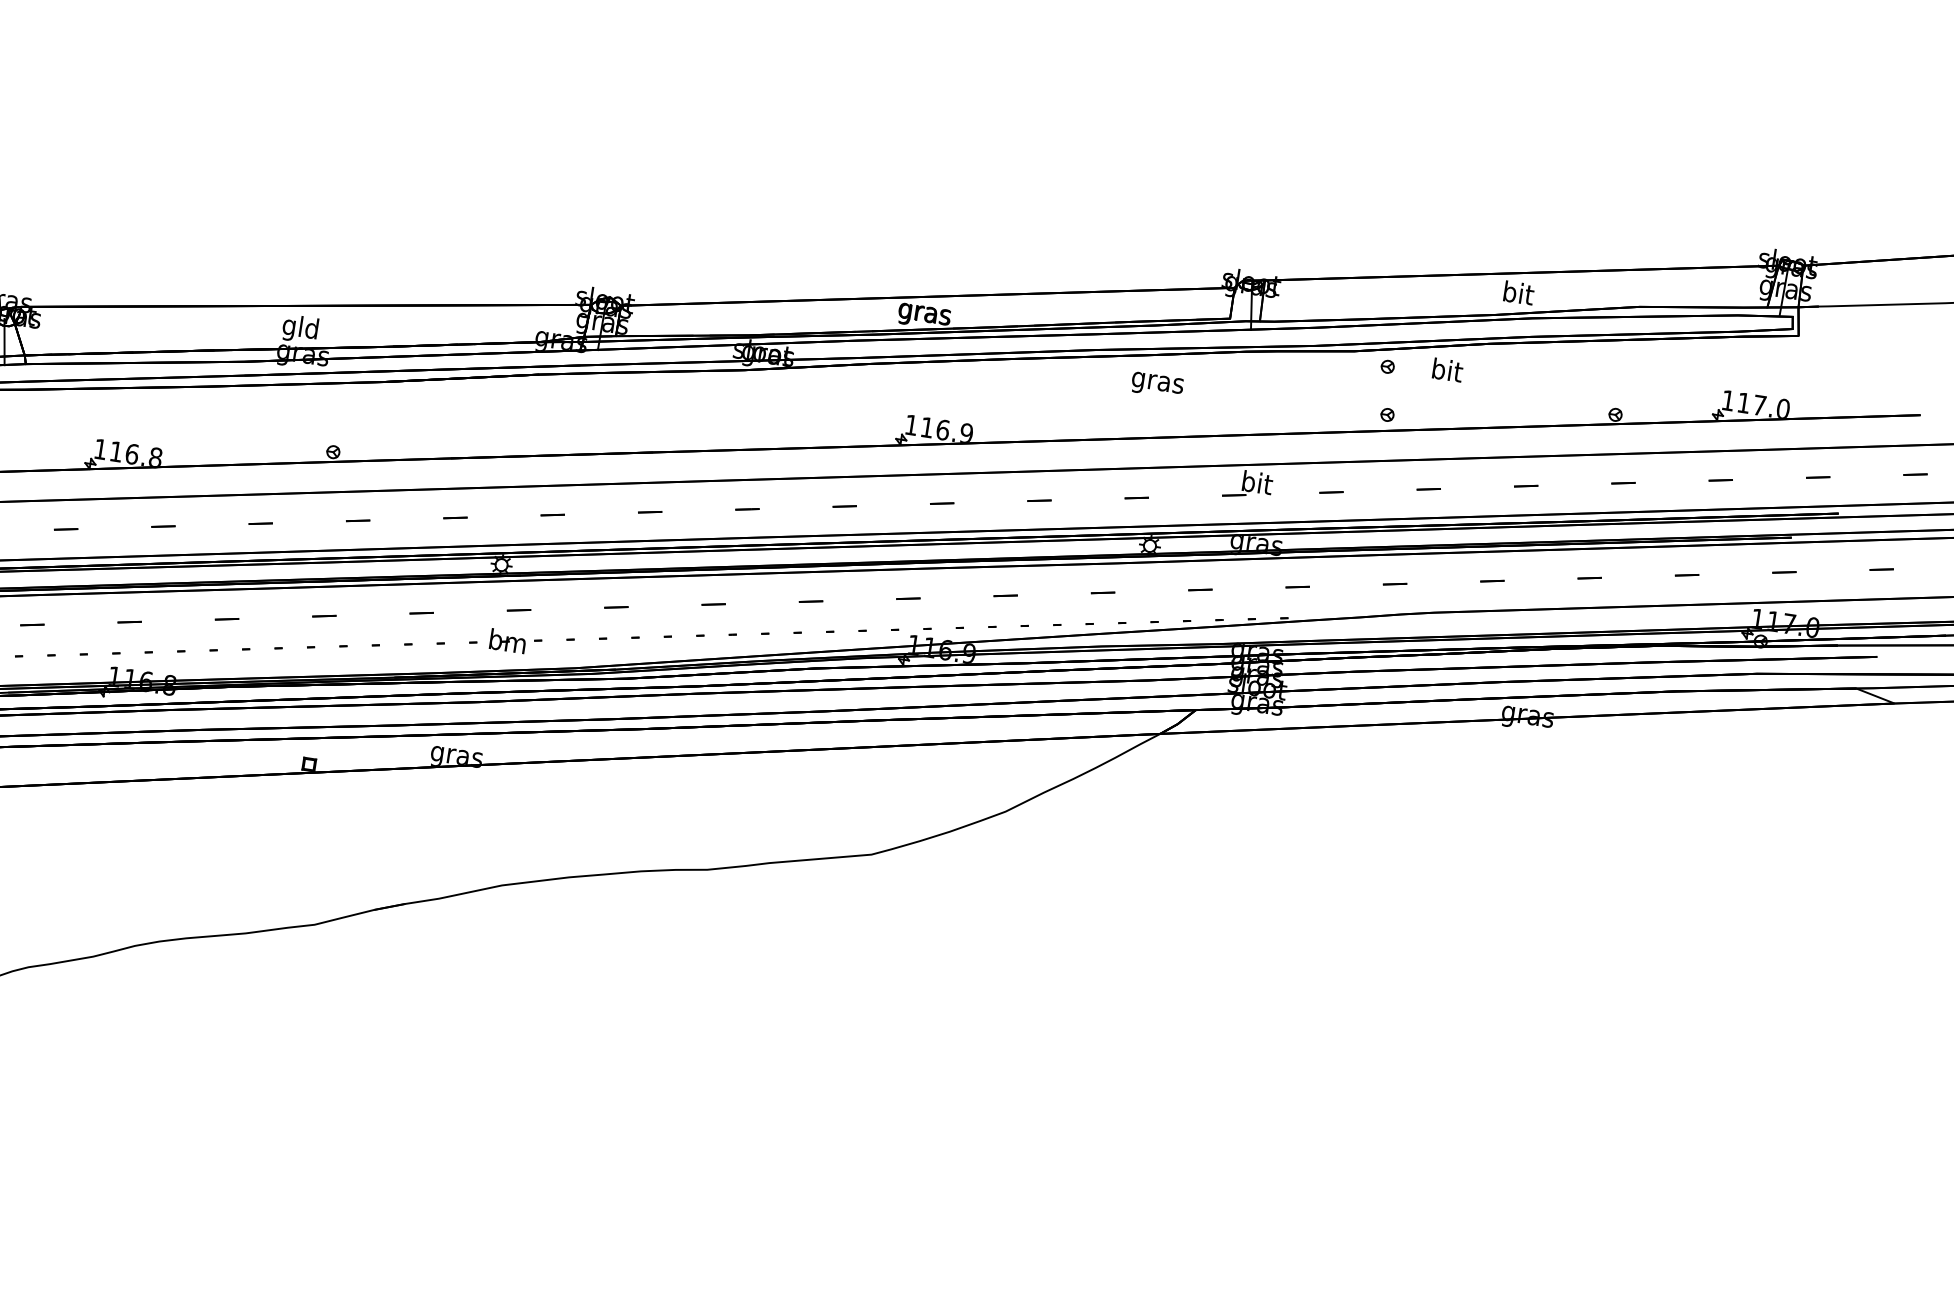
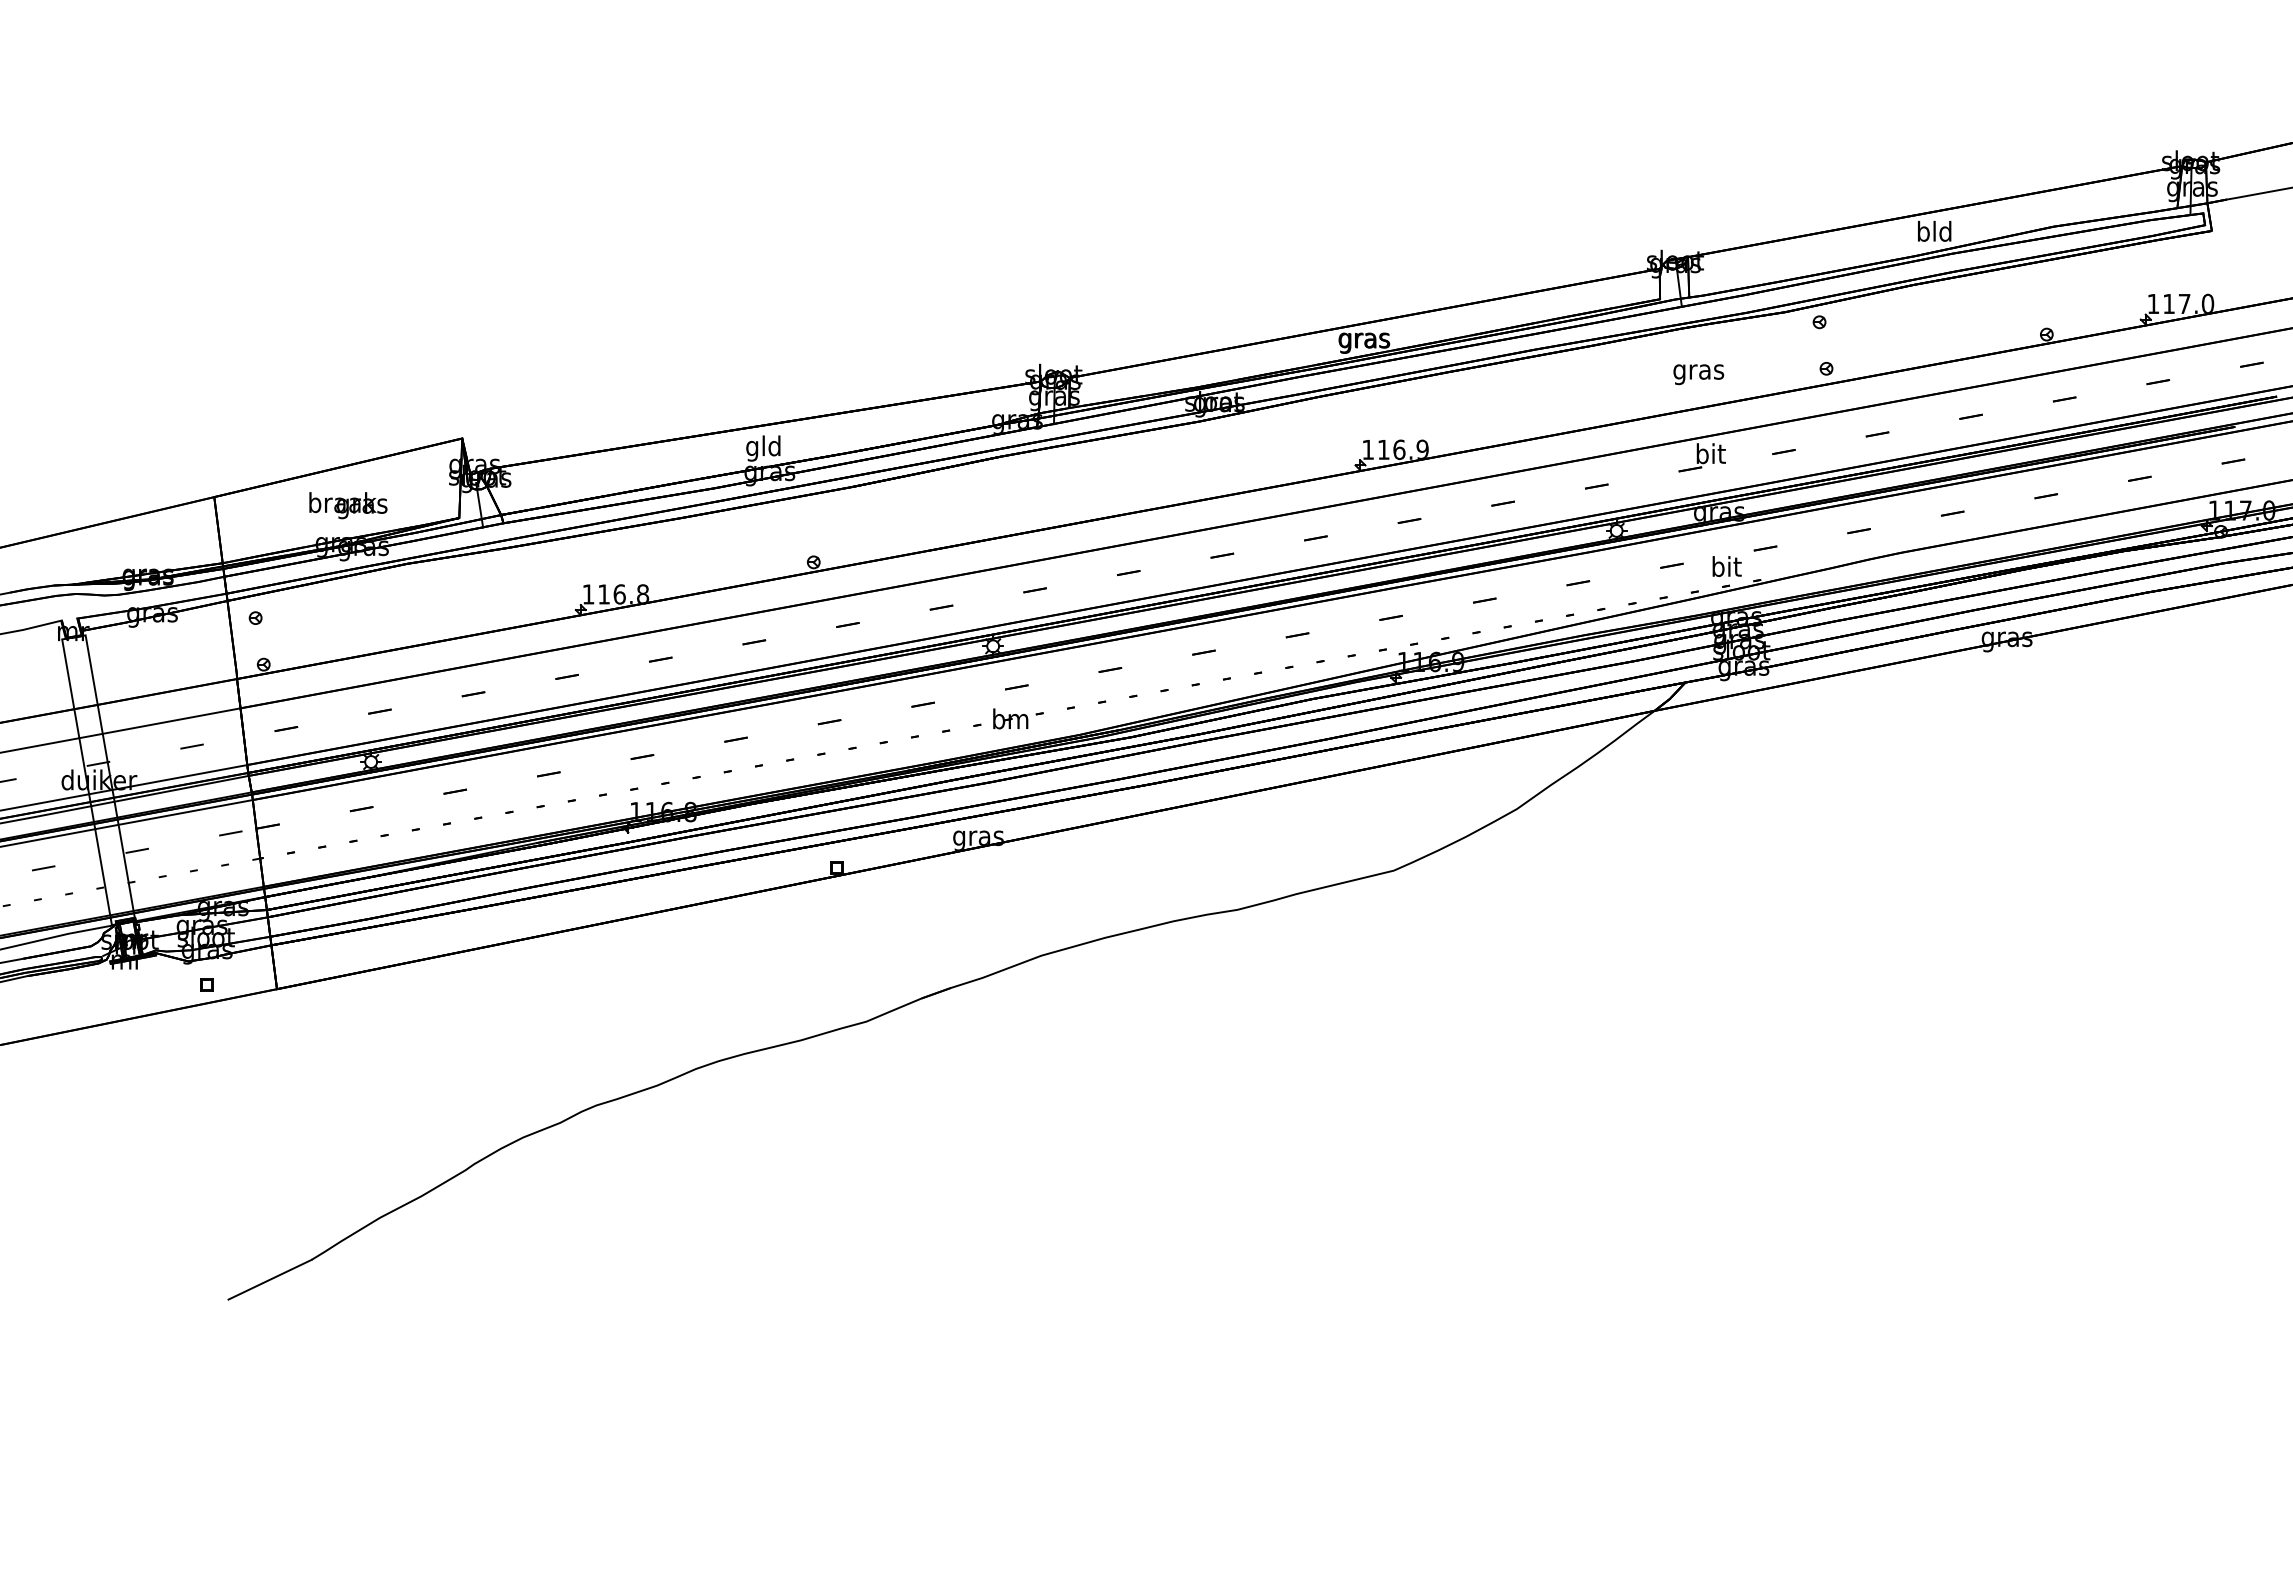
text: (1518, 292) -> (1934, 230), bit -> bld
text: (1447, 370) -> (1726, 566), moved
text: (1157, 385) -> (1698, 374), moved

